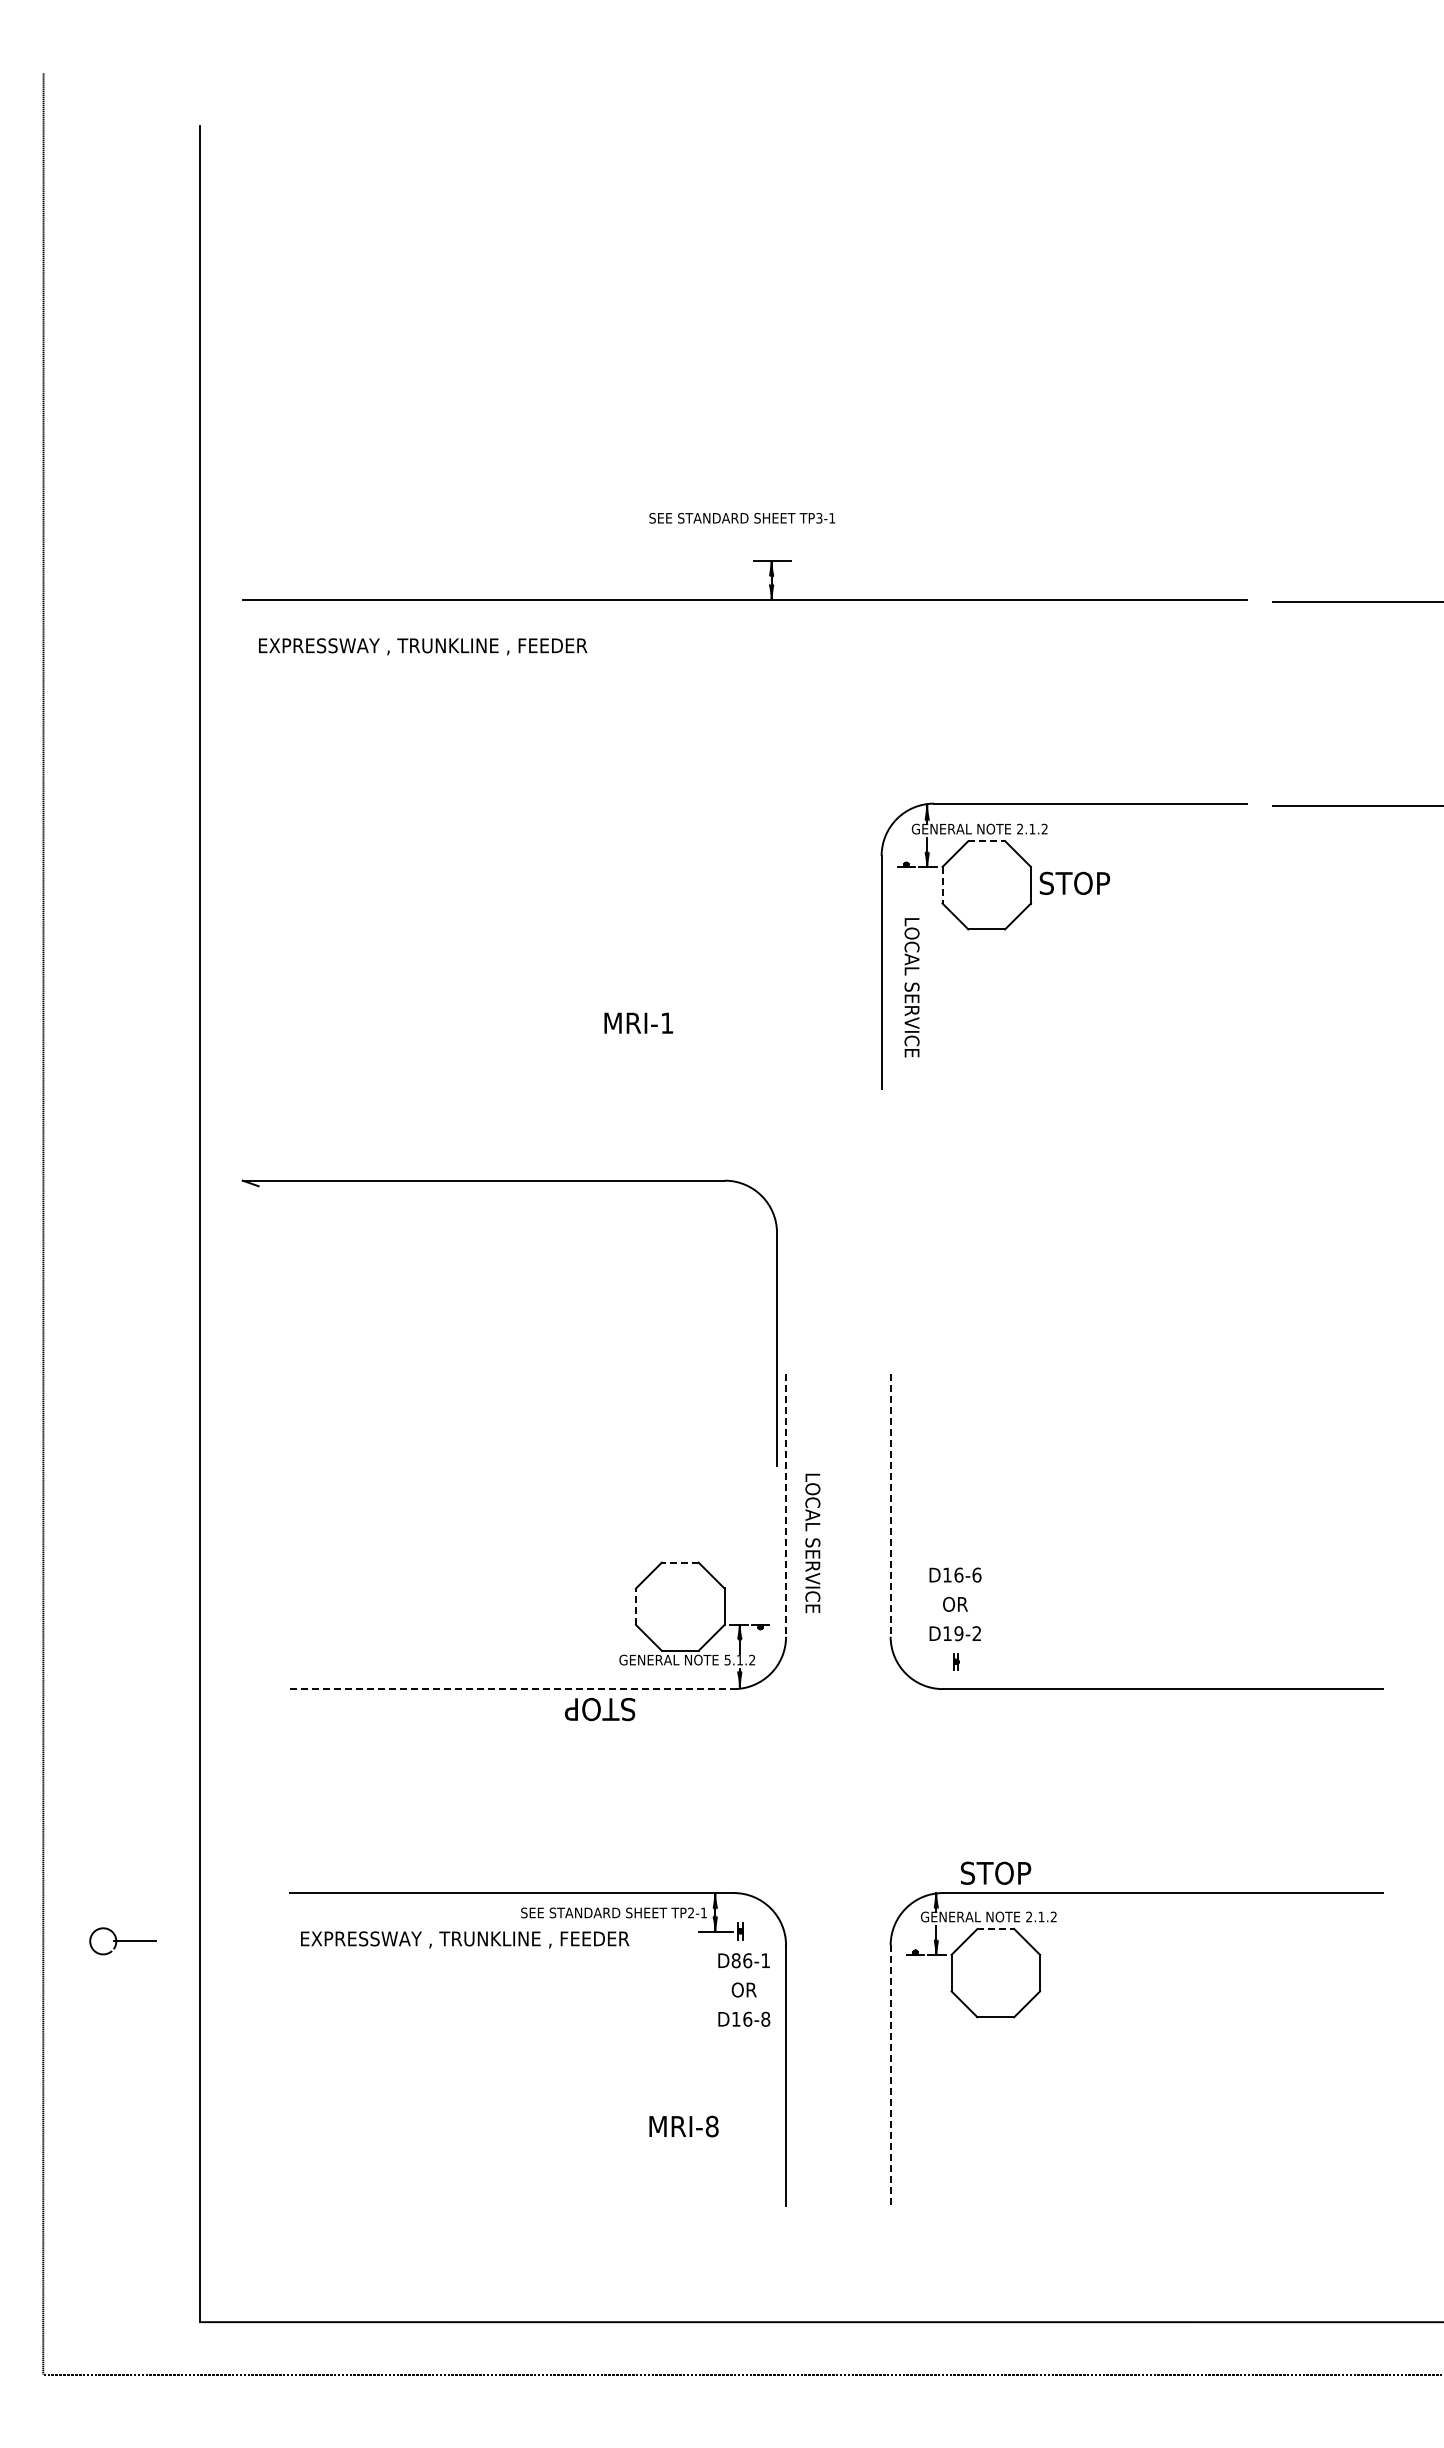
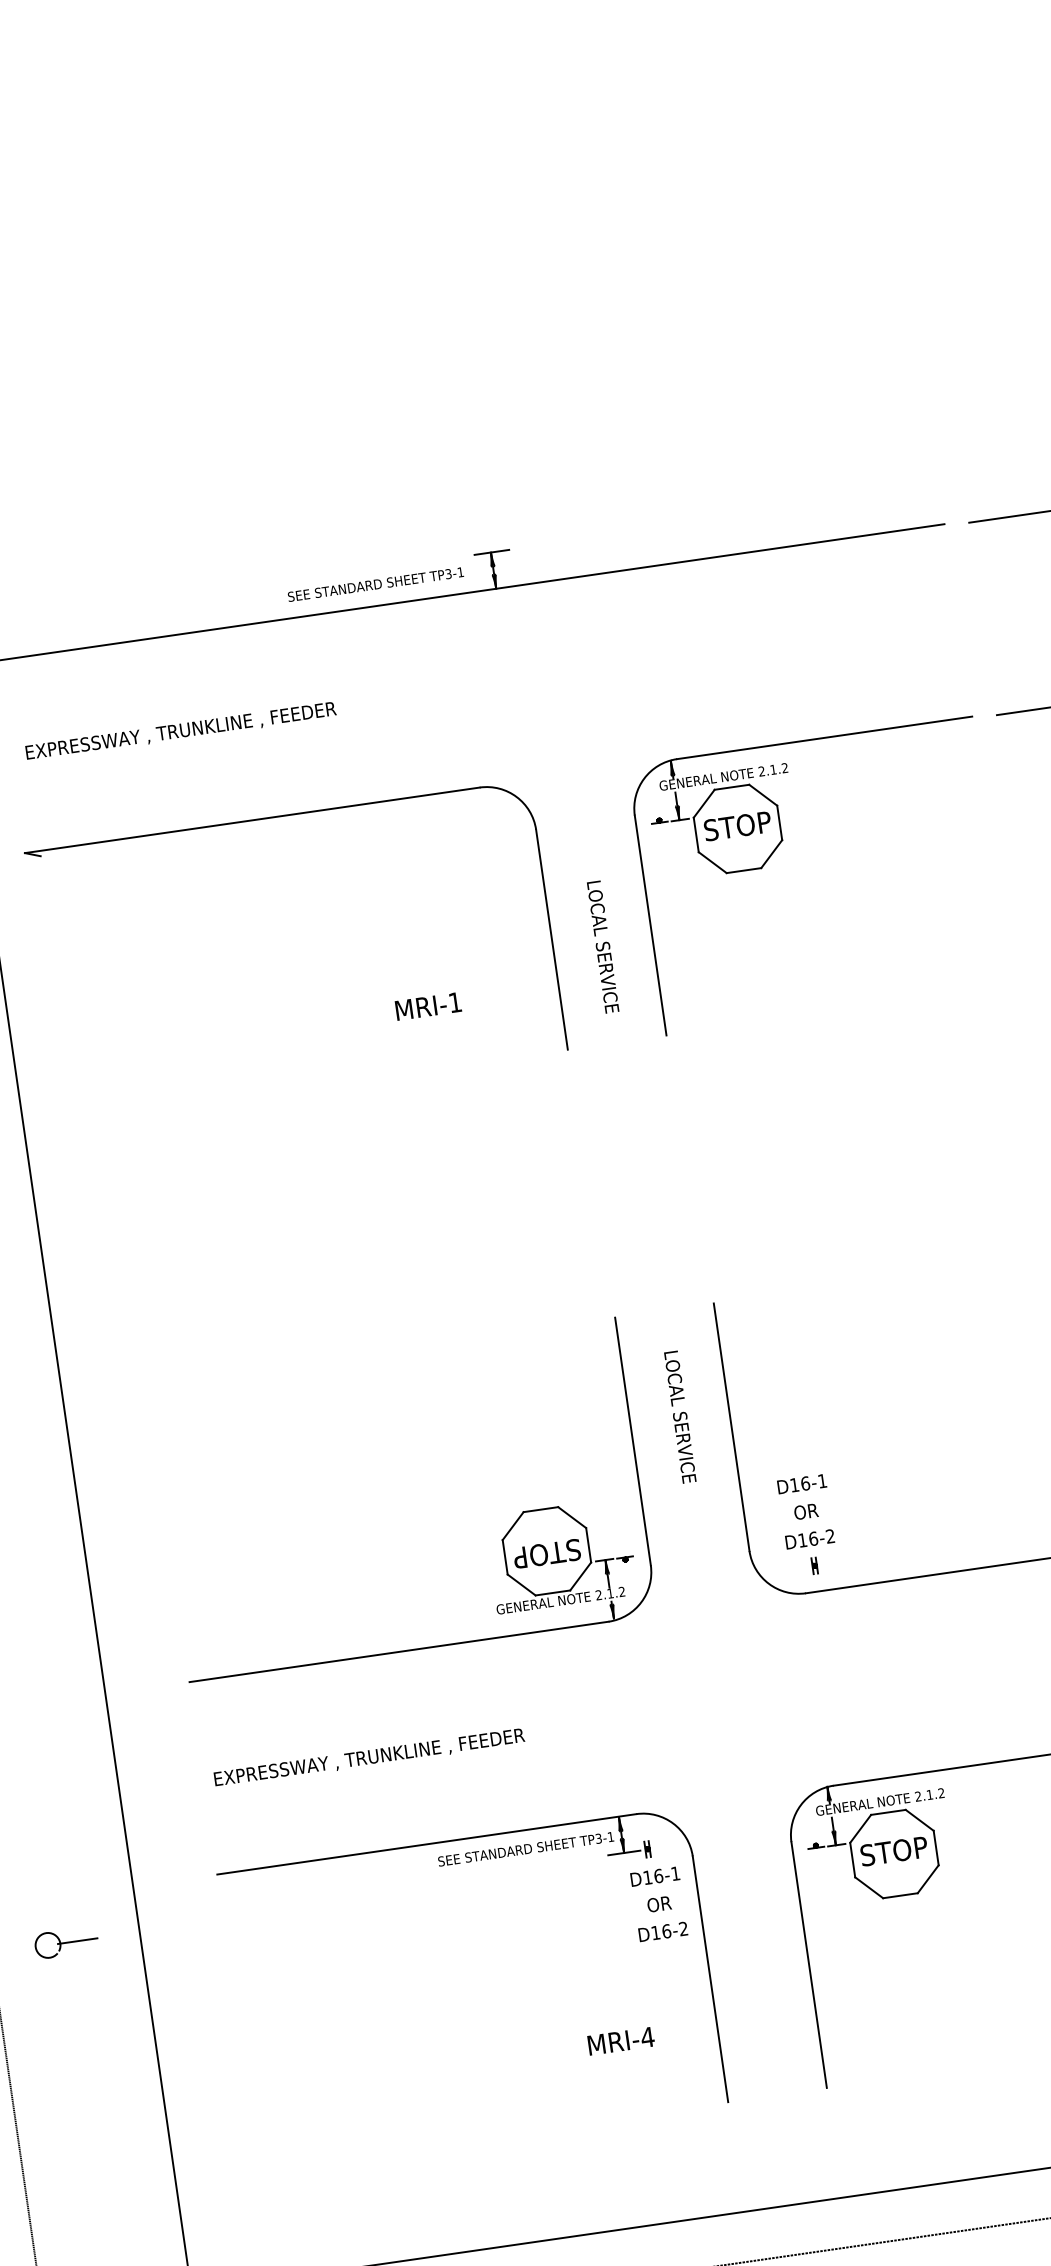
text: (742, 518) -> (376, 584), moved
text: (423, 646) -> (181, 731), moved
line: (987, 841) -> (732, 787), dashed -> solid
text: (1074, 882) -> (737, 825), moved
line: (942, 885) -> (696, 835), dashed -> solid
text: (911, 987) -> (602, 946), moved
part: (509, 1181) -> (276, 817), moved
line: (786, 1506) -> (633, 1442), dashed -> solid
line: (890, 1506) -> (731, 1428), dashed -> solid
text: (812, 1543) -> (679, 1417), moved
line: (679, 1562) -> (540, 1509), dashed -> solid
text: (976, 1574) -> (822, 1480), D16-6 -> D16-1
line: (636, 1606) -> (505, 1557), dashed -> solid
text: (958, 1633) -> (813, 1538), D19-2 -> D16-2
text: (727, 1659) -> (598, 1594), 5.1.2 -> 2.1.2
line: (512, 1689) -> (399, 1652), dashed -> solid
text: (600, 1709) -> (547, 1553), moved
text: (996, 1872) -> (894, 1850), moved
text: (691, 1913) -> (599, 1839), TP2-1 -> TP3-1
line: (996, 1928) -> (889, 1811), dashed -> solid
text: (465, 1939) -> (369, 1757), moved
text: (735, 1960) -> (647, 1877), D86-1 -> D16-1
text: (765, 2018) -> (683, 1928), D16-8 -> D16-2
line: (890, 2076) -> (809, 1965), dashed -> solid
text: (711, 2126) -> (647, 2037), MRI-8 -> MRI-4

